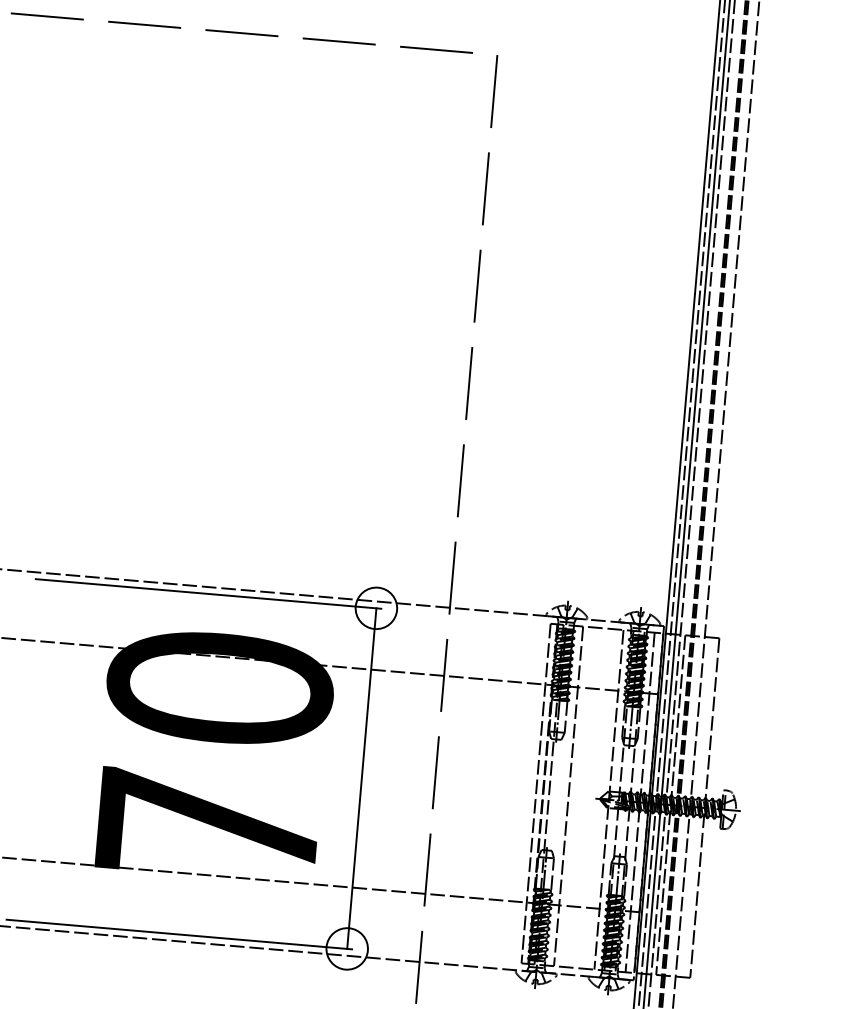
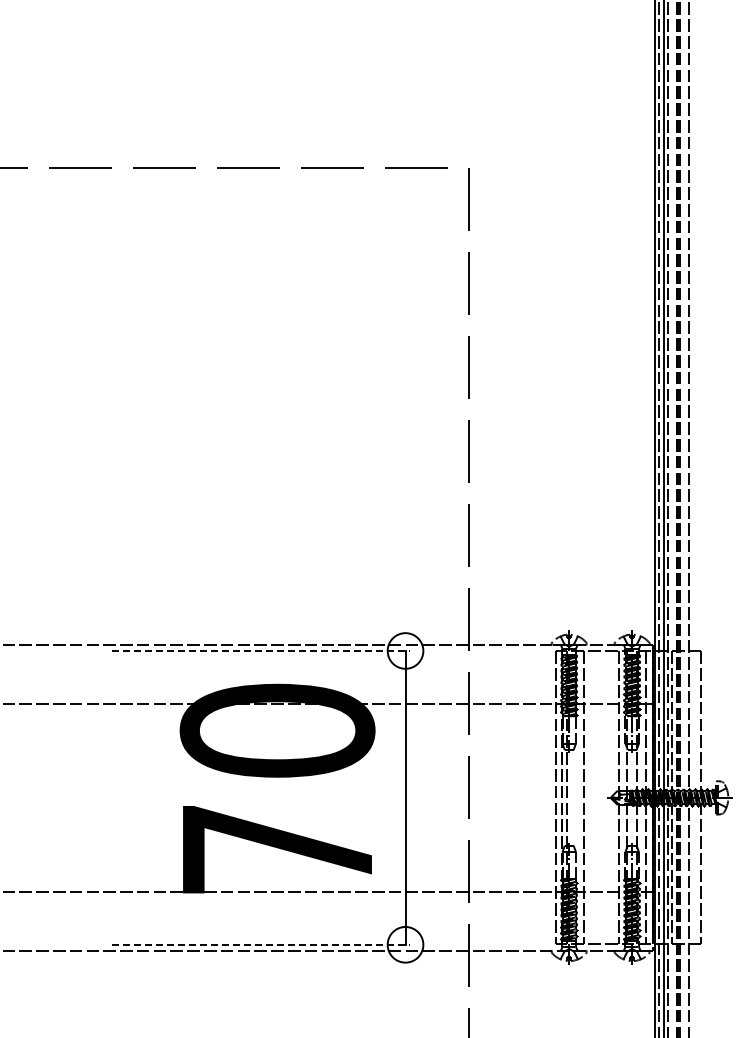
line: (209, 593) -> (261, 650), solid -> dashed
line: (180, 934) -> (261, 944), solid -> dashed

